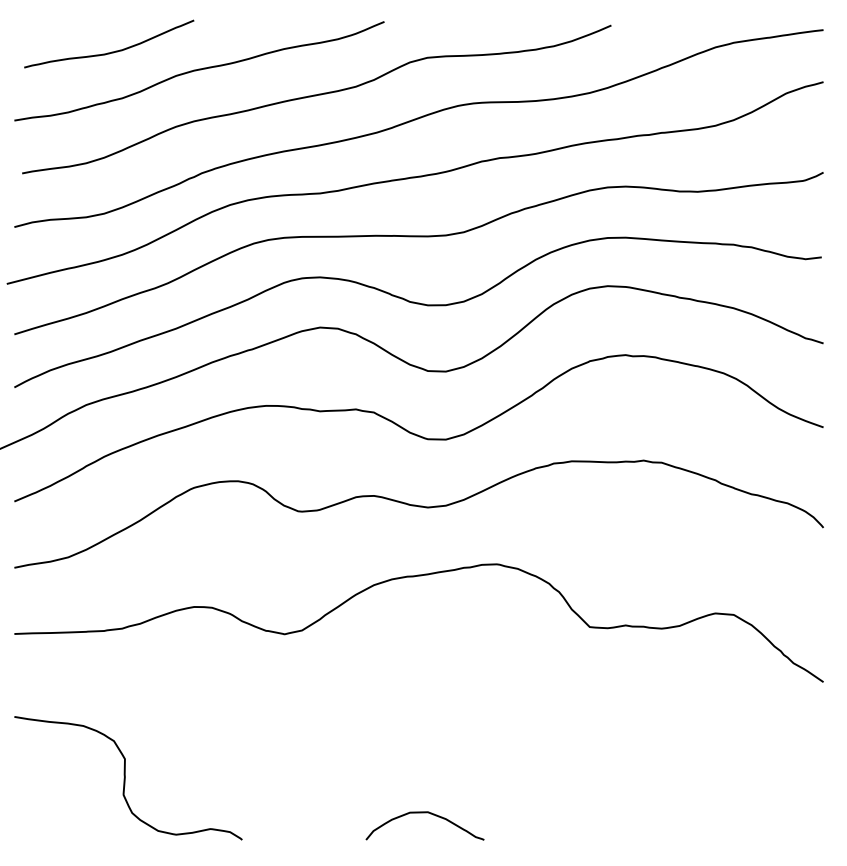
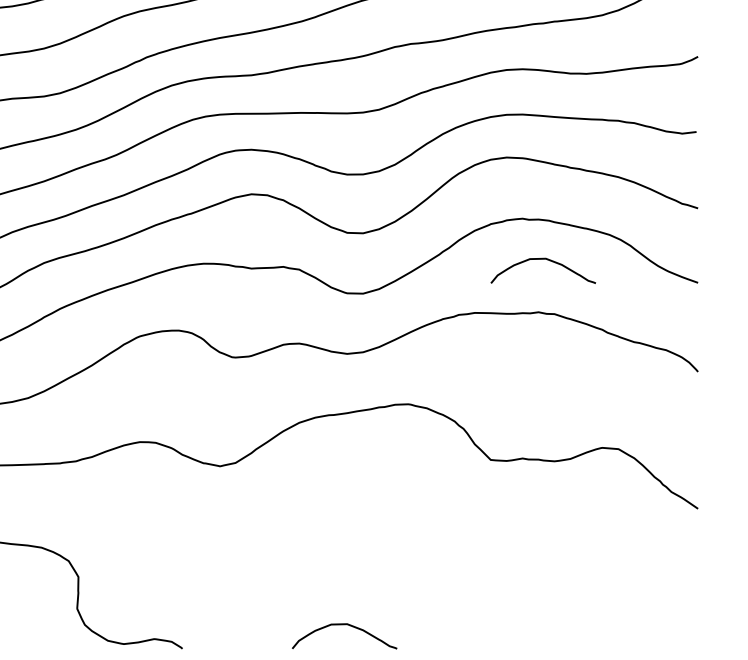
curve: (648, 401) -> (542, 259), added

